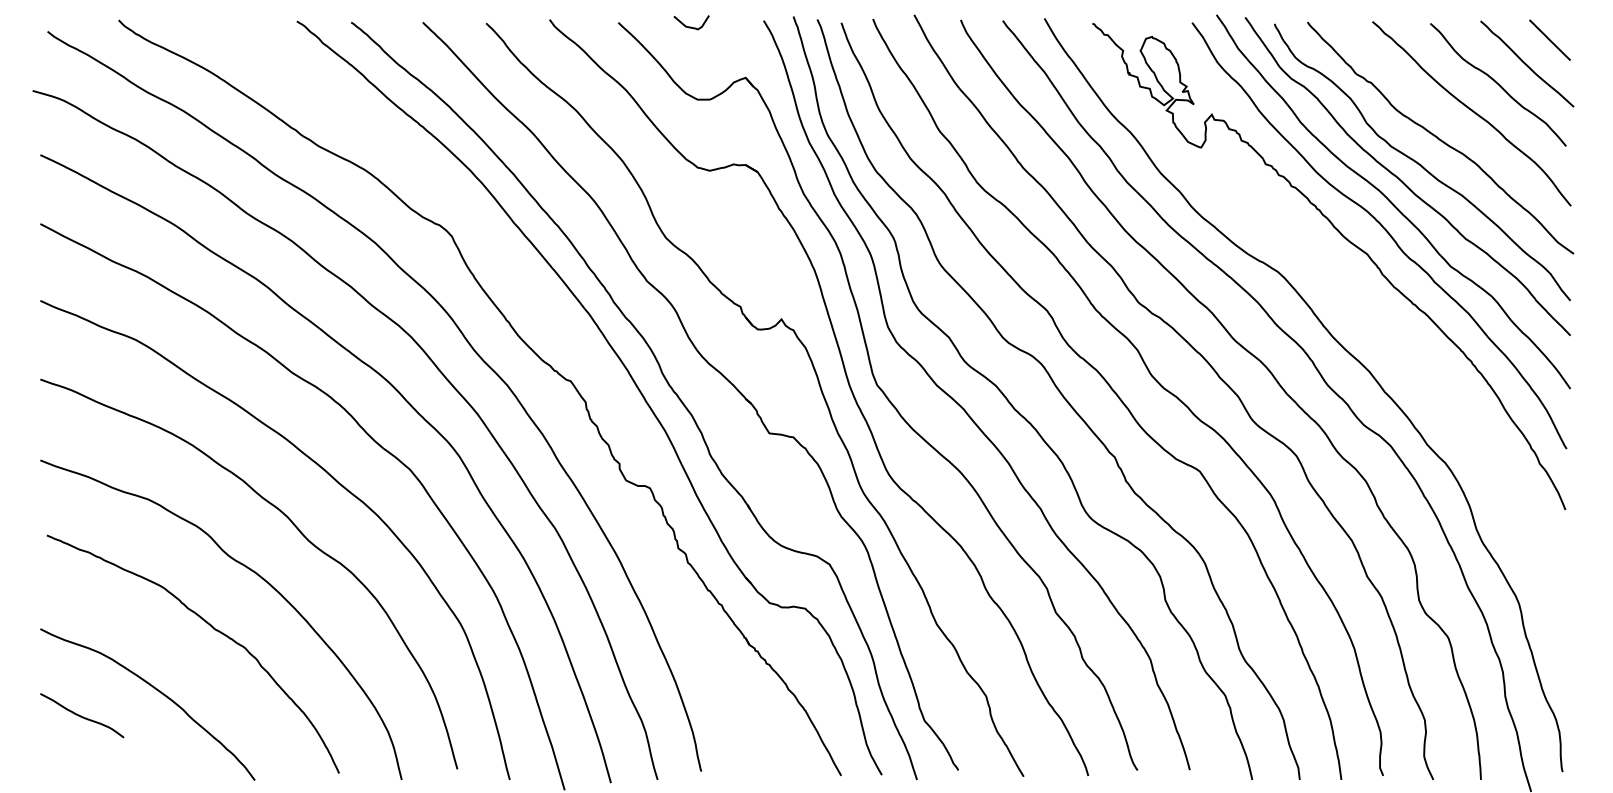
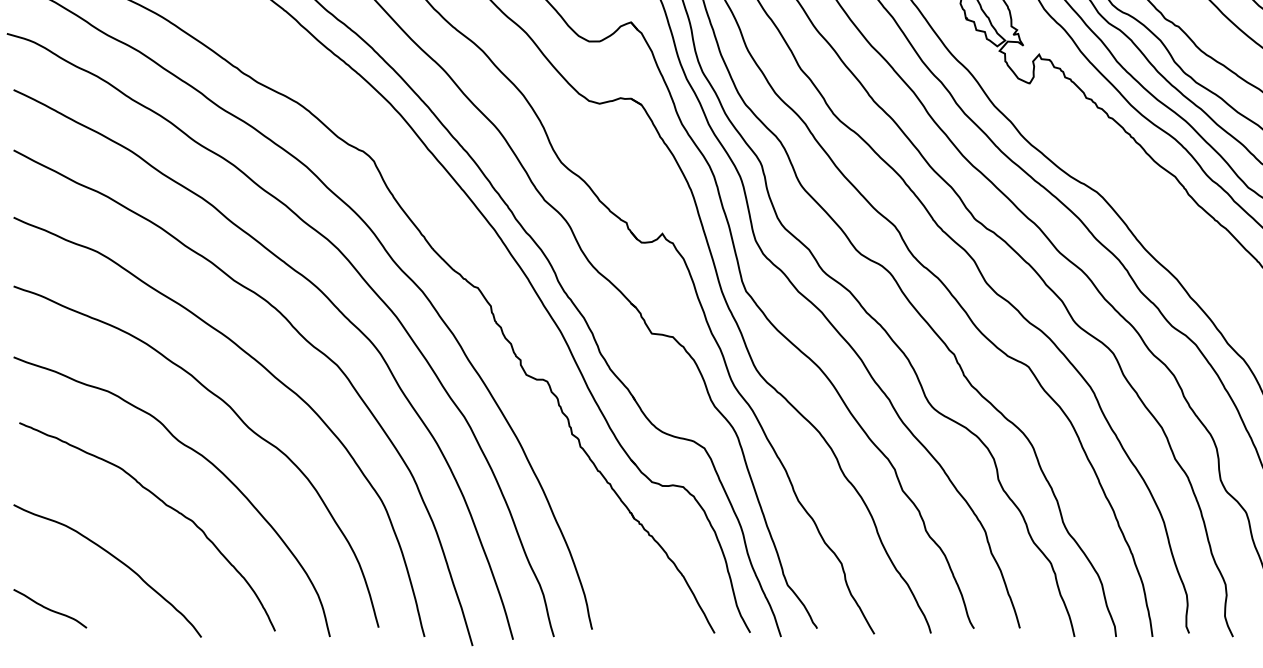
curve: (81, 715) -> (49, 608), moved

